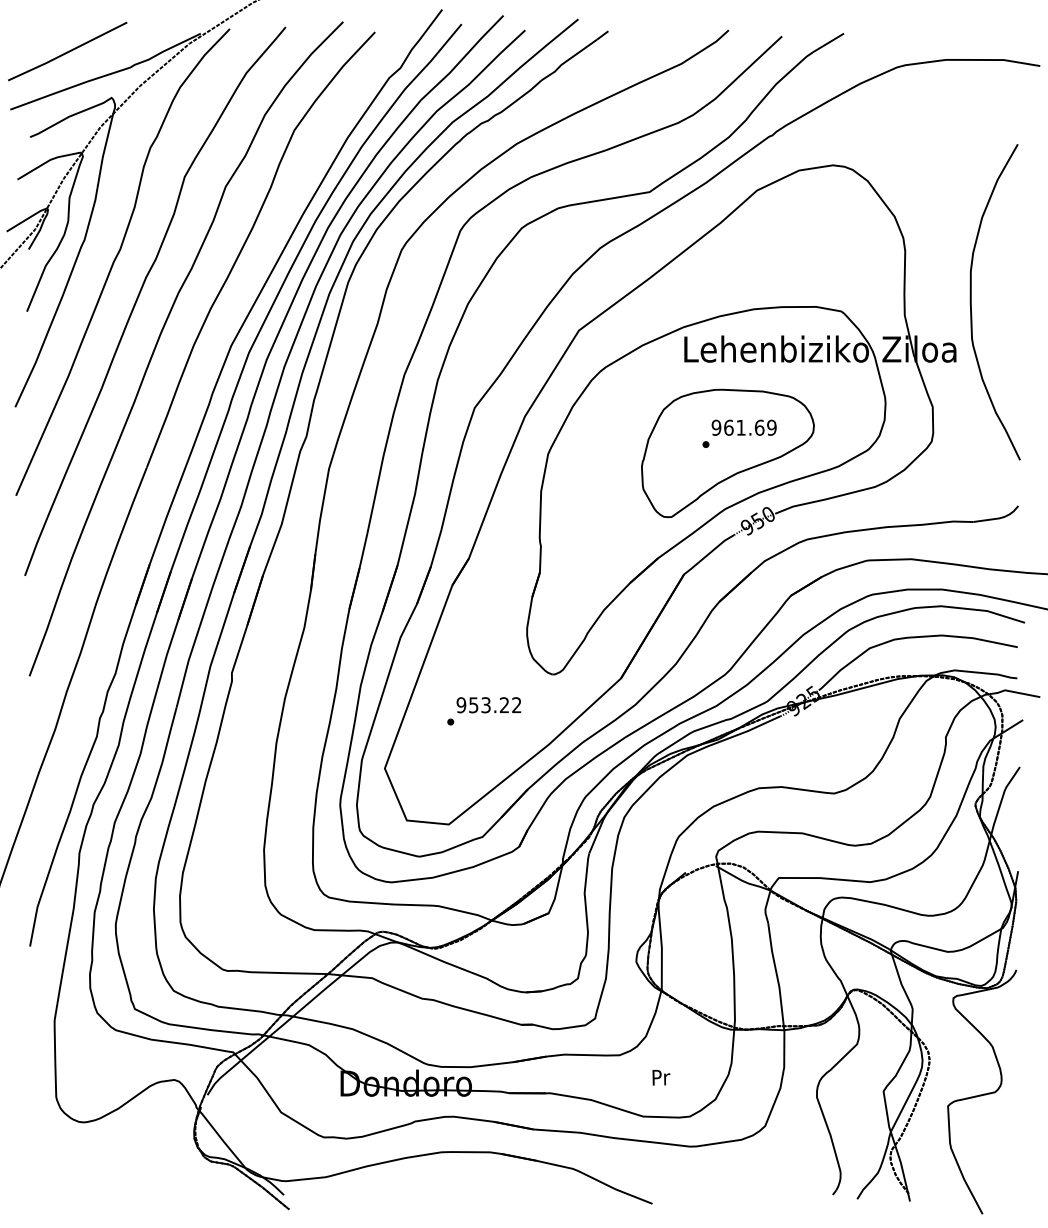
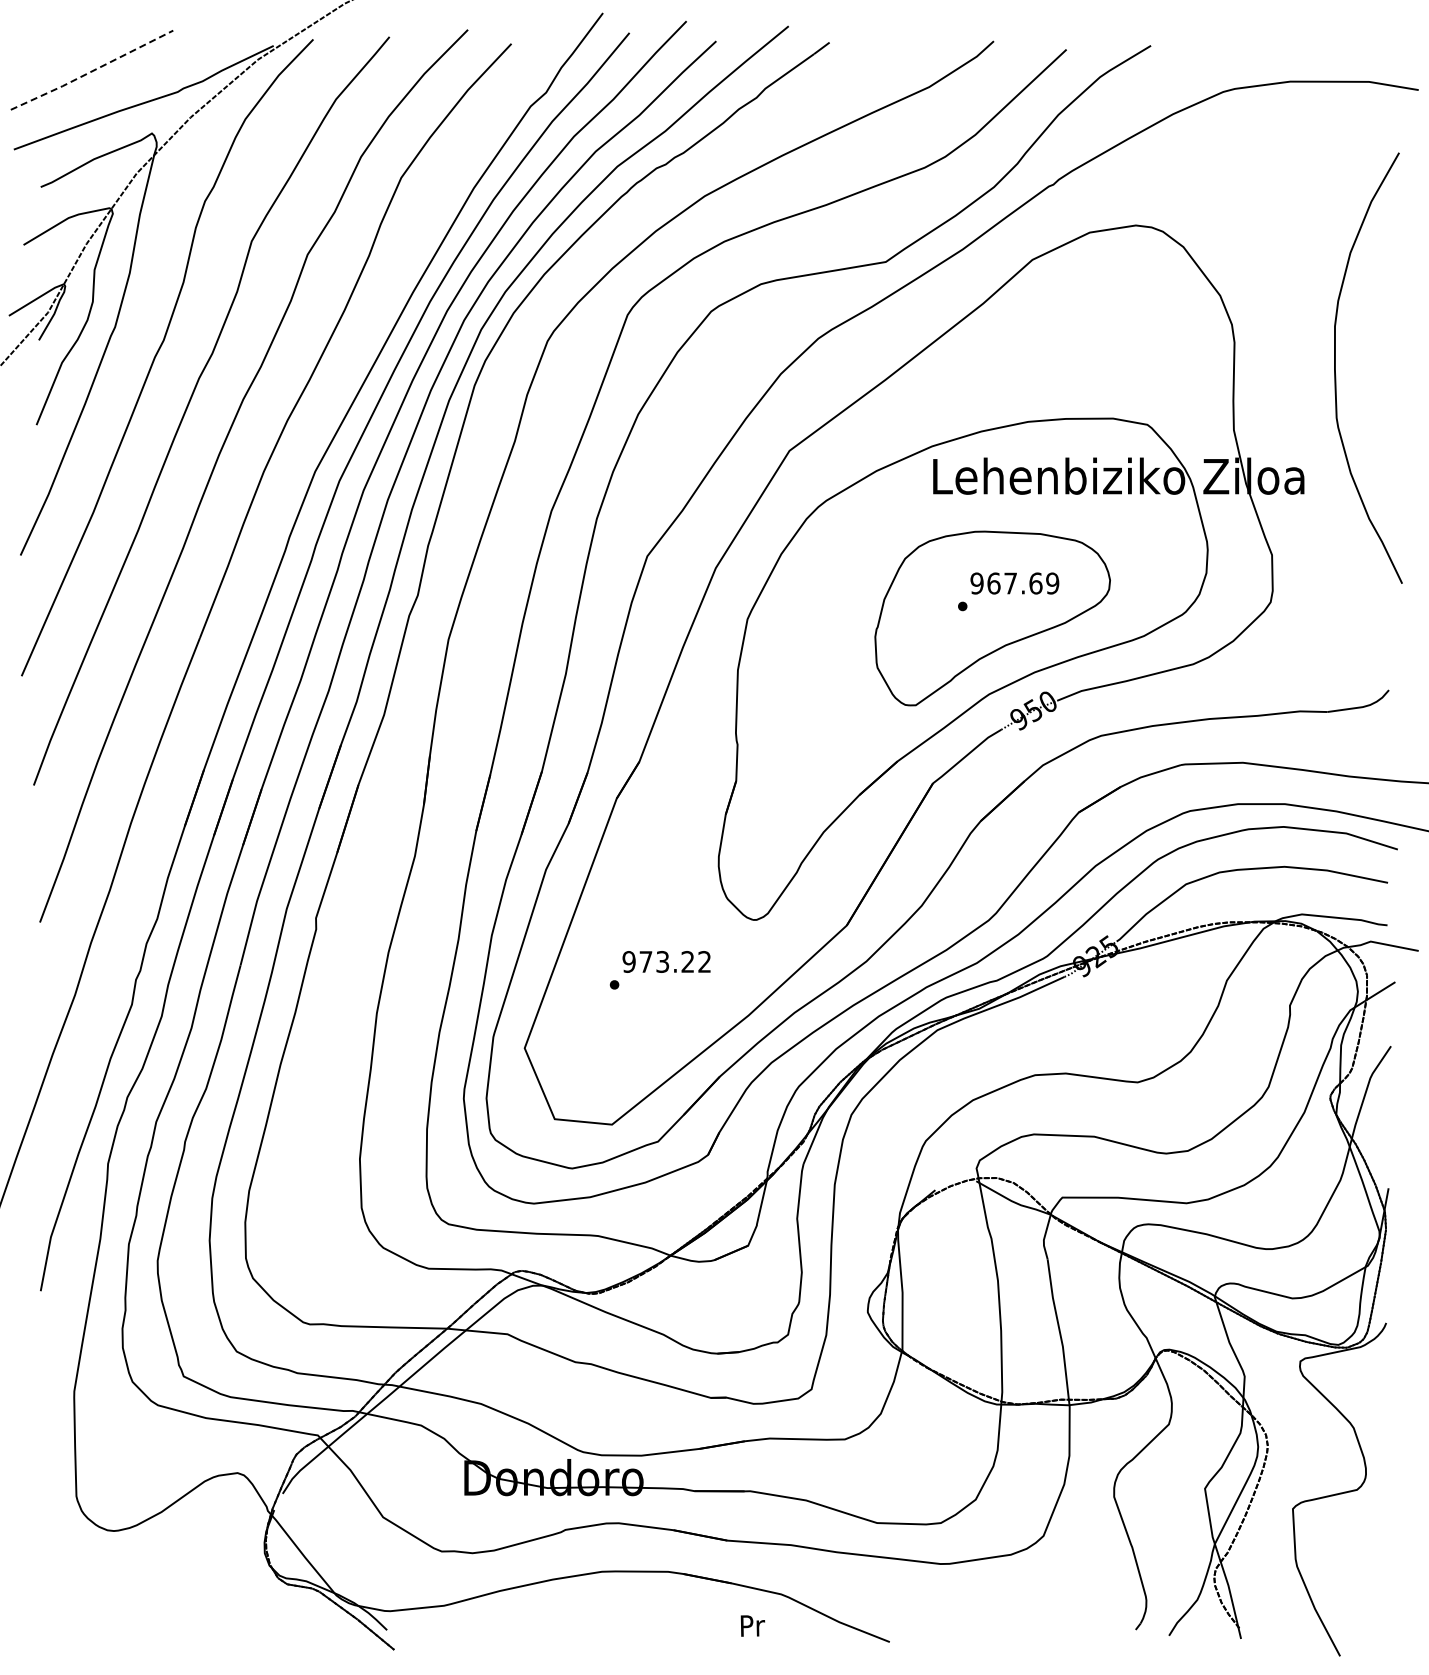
line: (68, 52) -> (92, 71), solid -> dashed
curve: (971, 307) -> (1336, 375), moved
text: (740, 427) -> (1010, 583), 961.69 -> 967.69
text: (473, 704) -> (645, 961), 953.22 -> 973.22
text: (661, 1077) -> (752, 1625), moved

